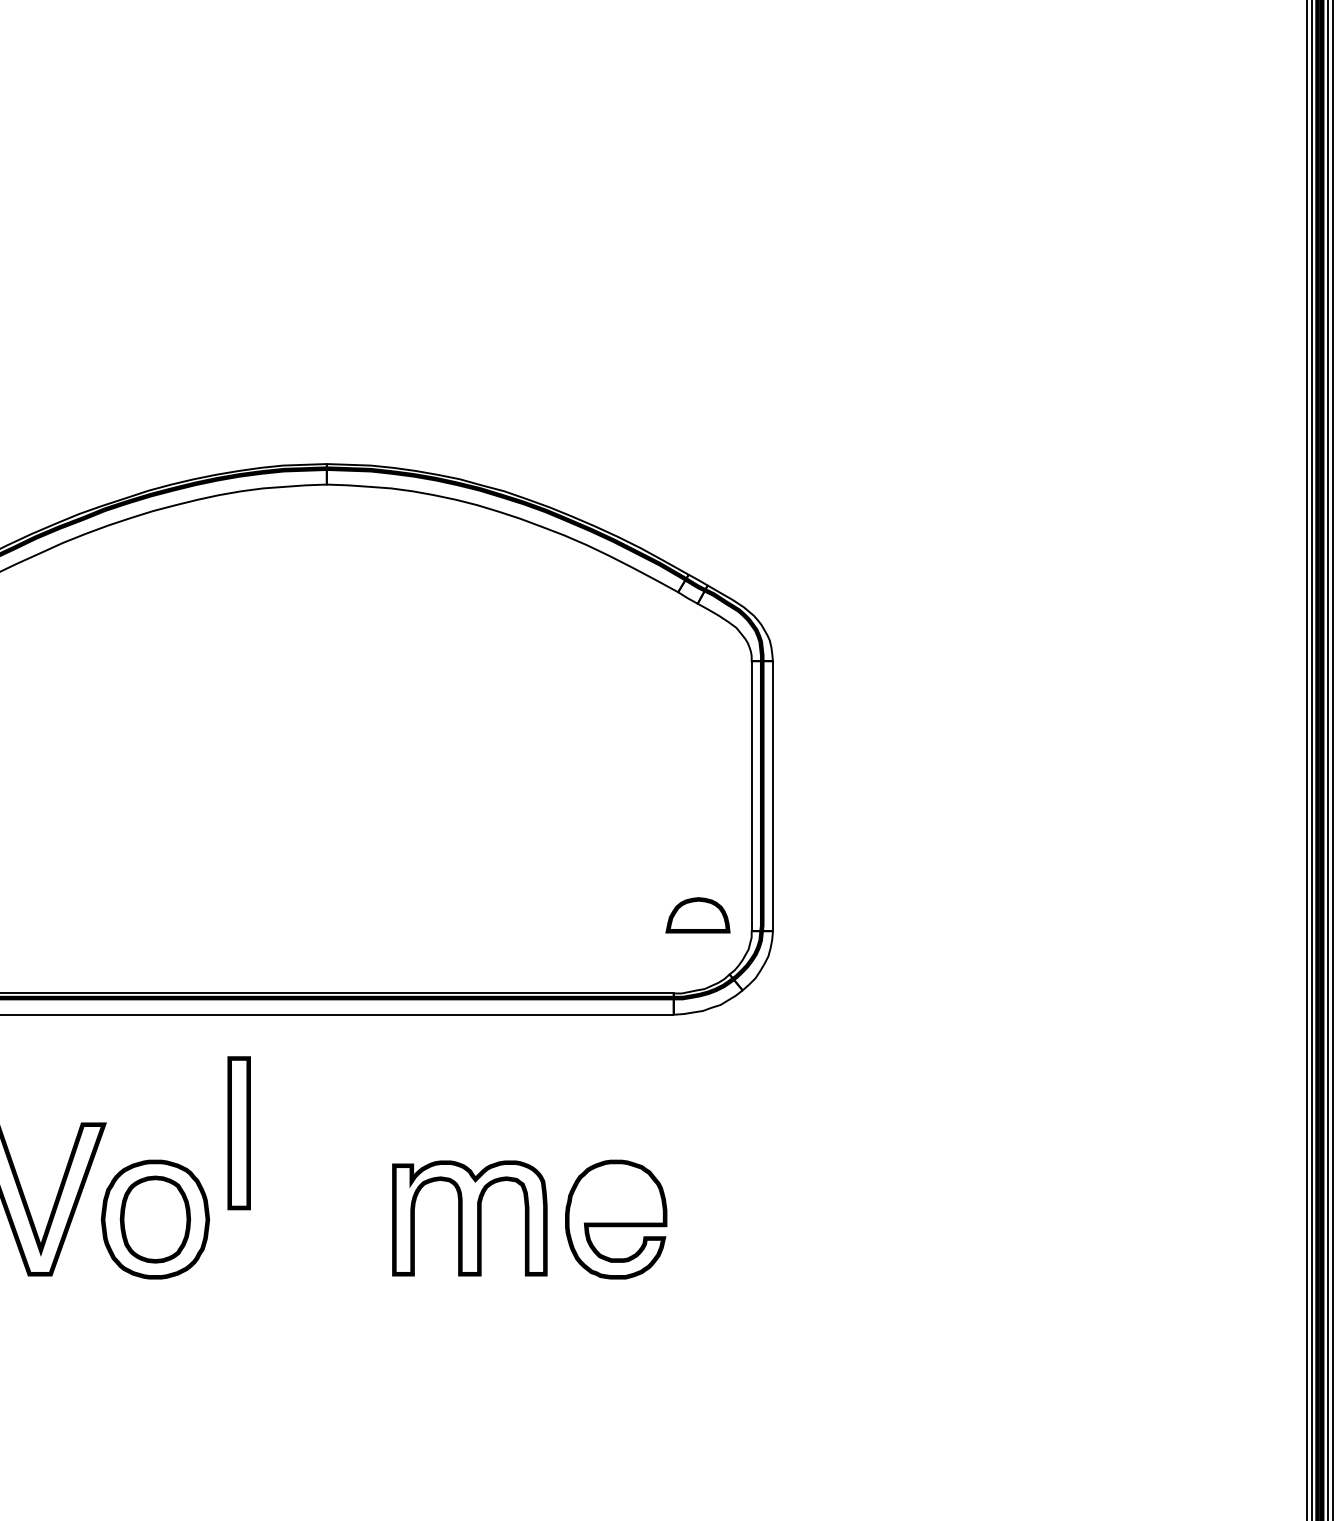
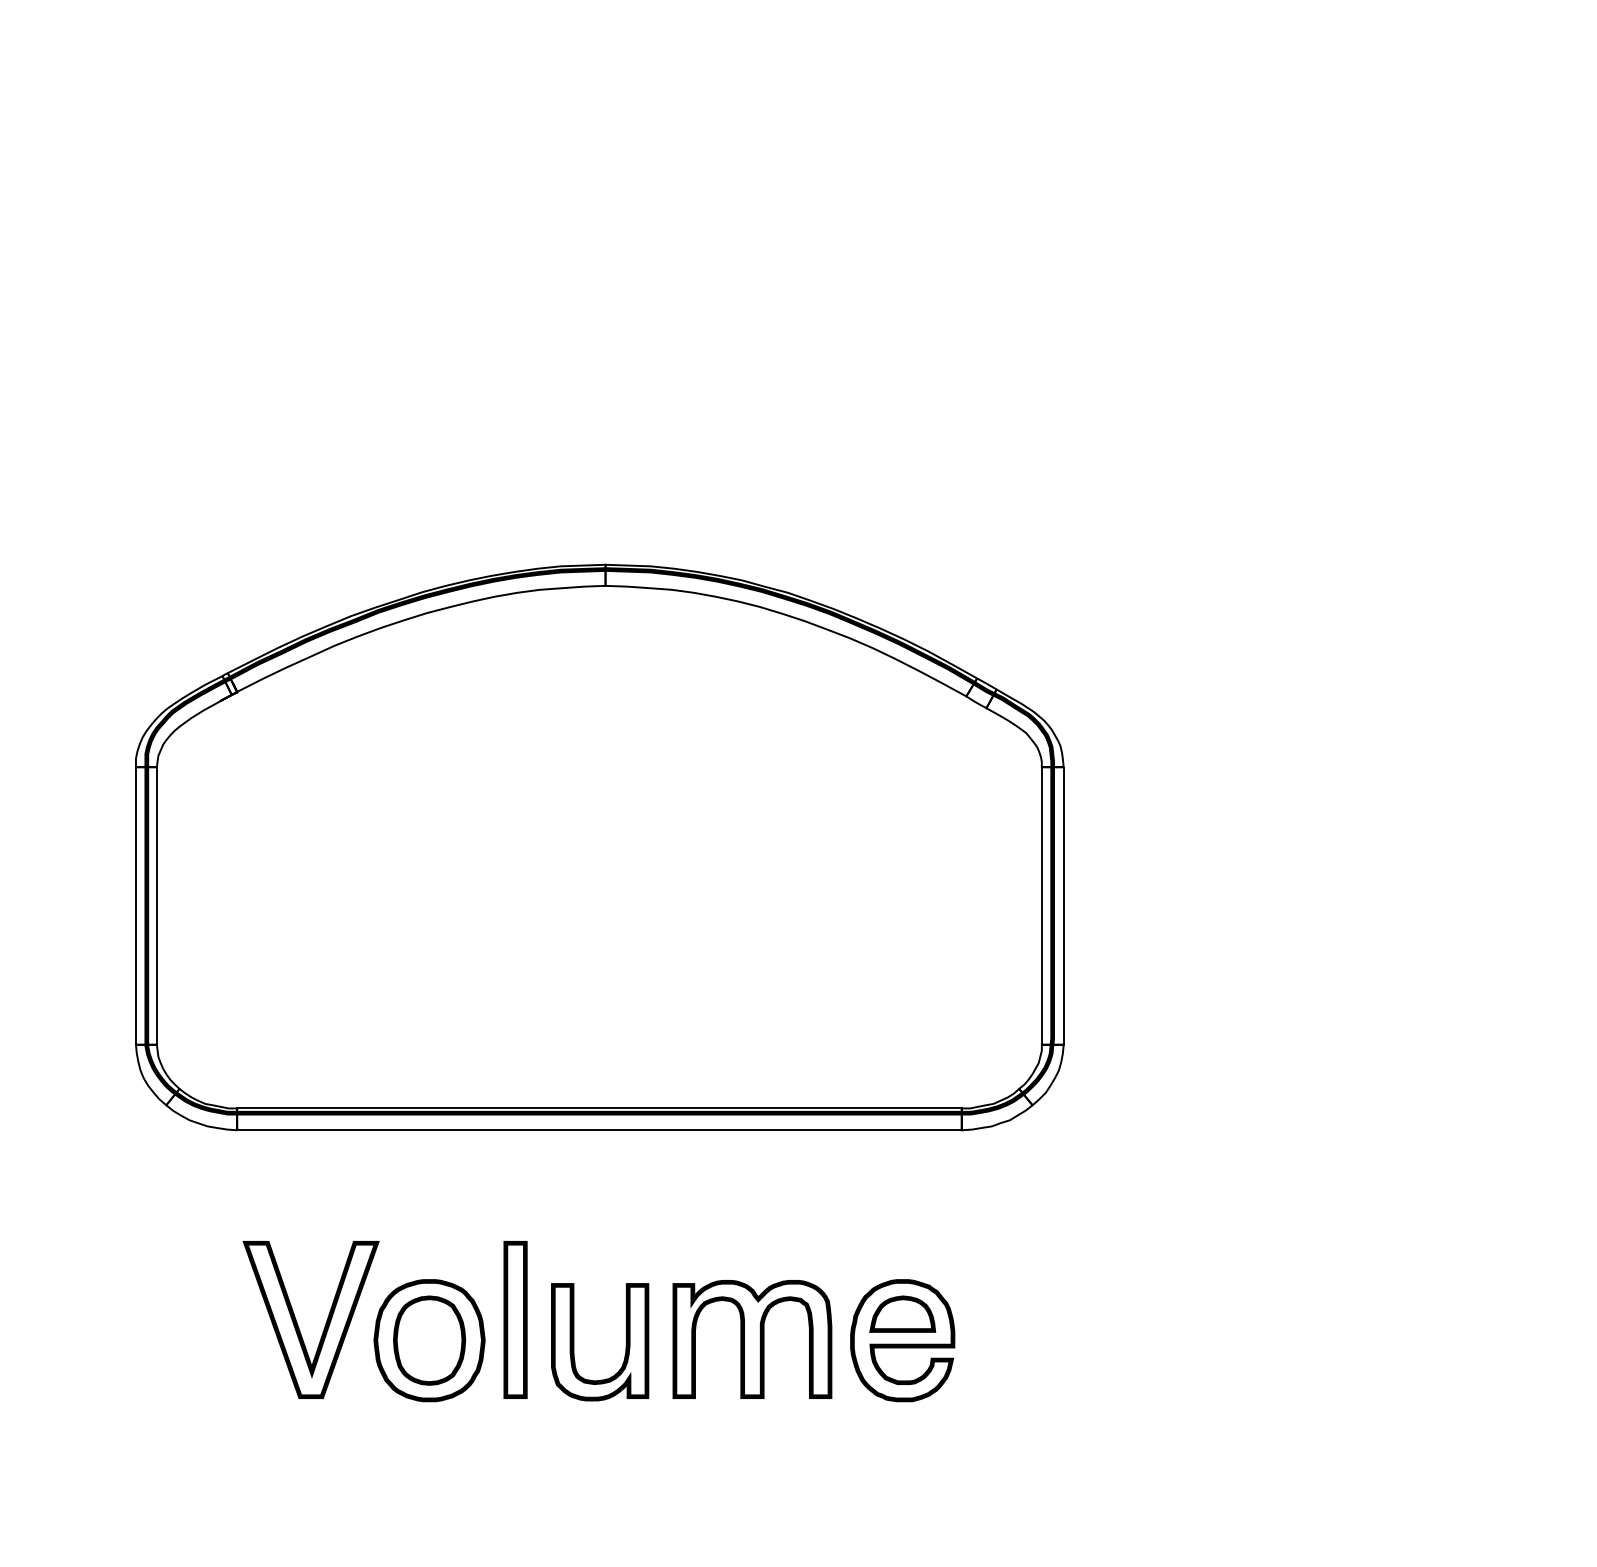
part: (697, 914) -> (902, 1313), moved
part: (239, 1132) -> (515, 1319), moved
part: (346, 1224) -> (625, 1345), added

